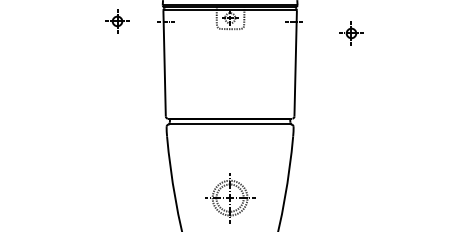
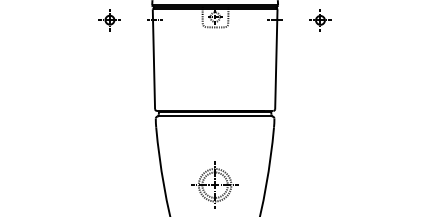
part: (351, 33) -> (320, 20), moved

